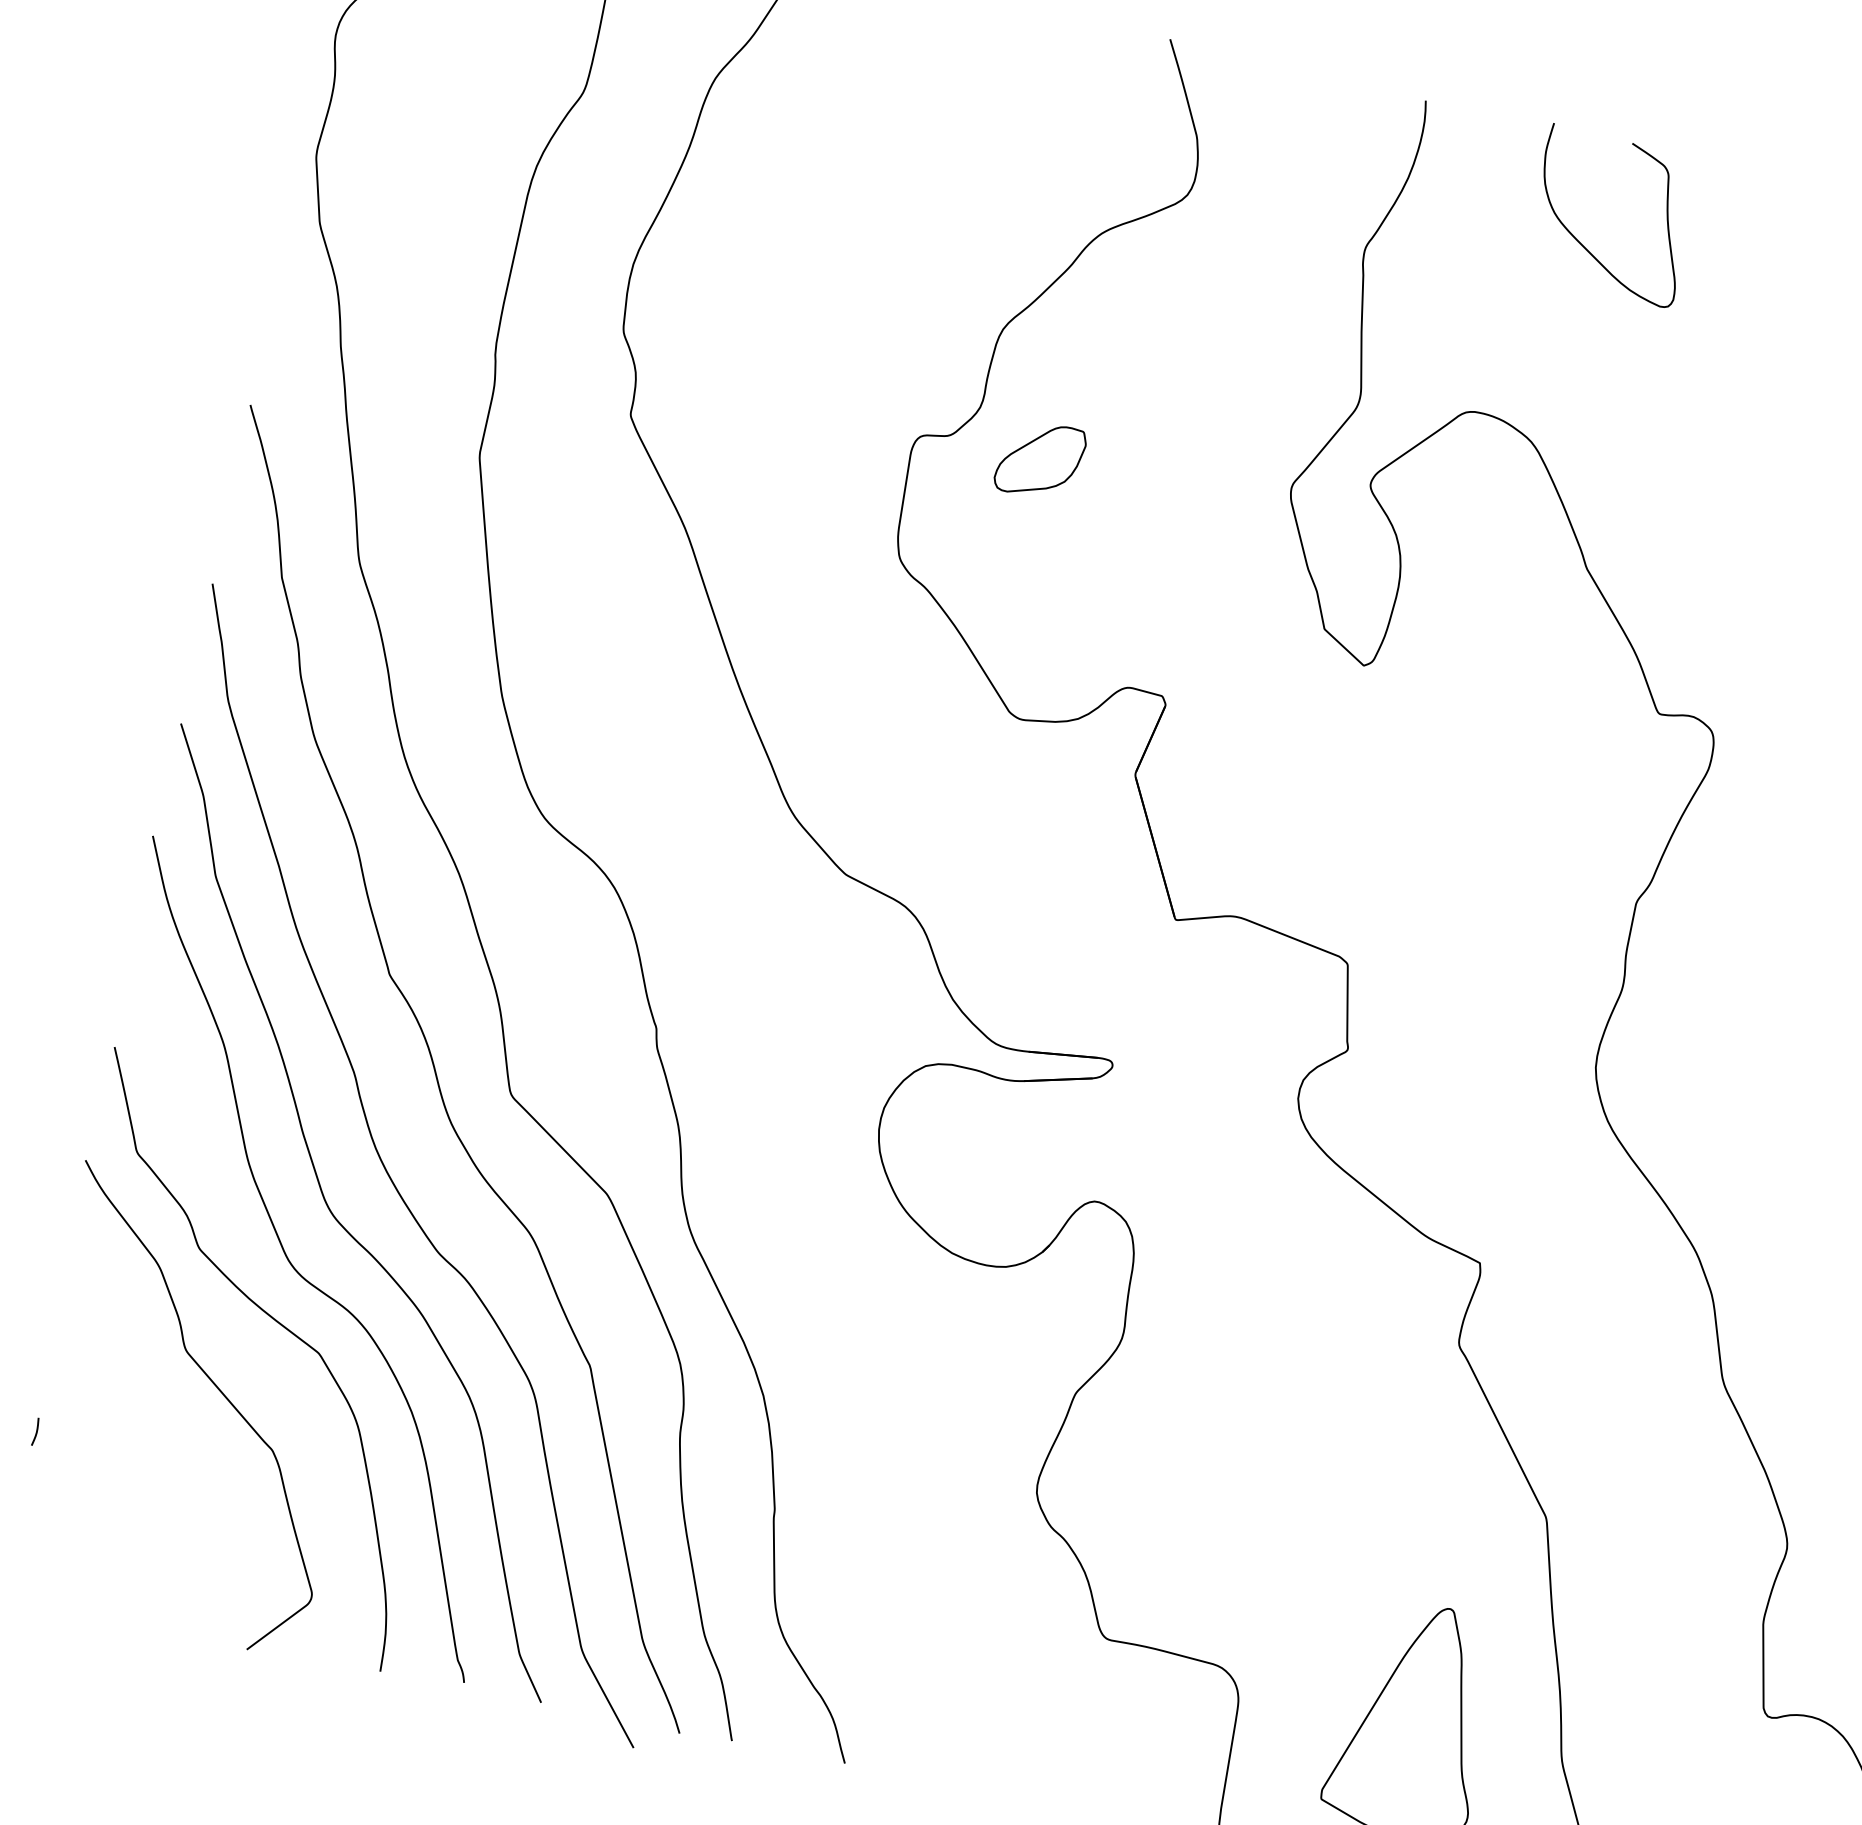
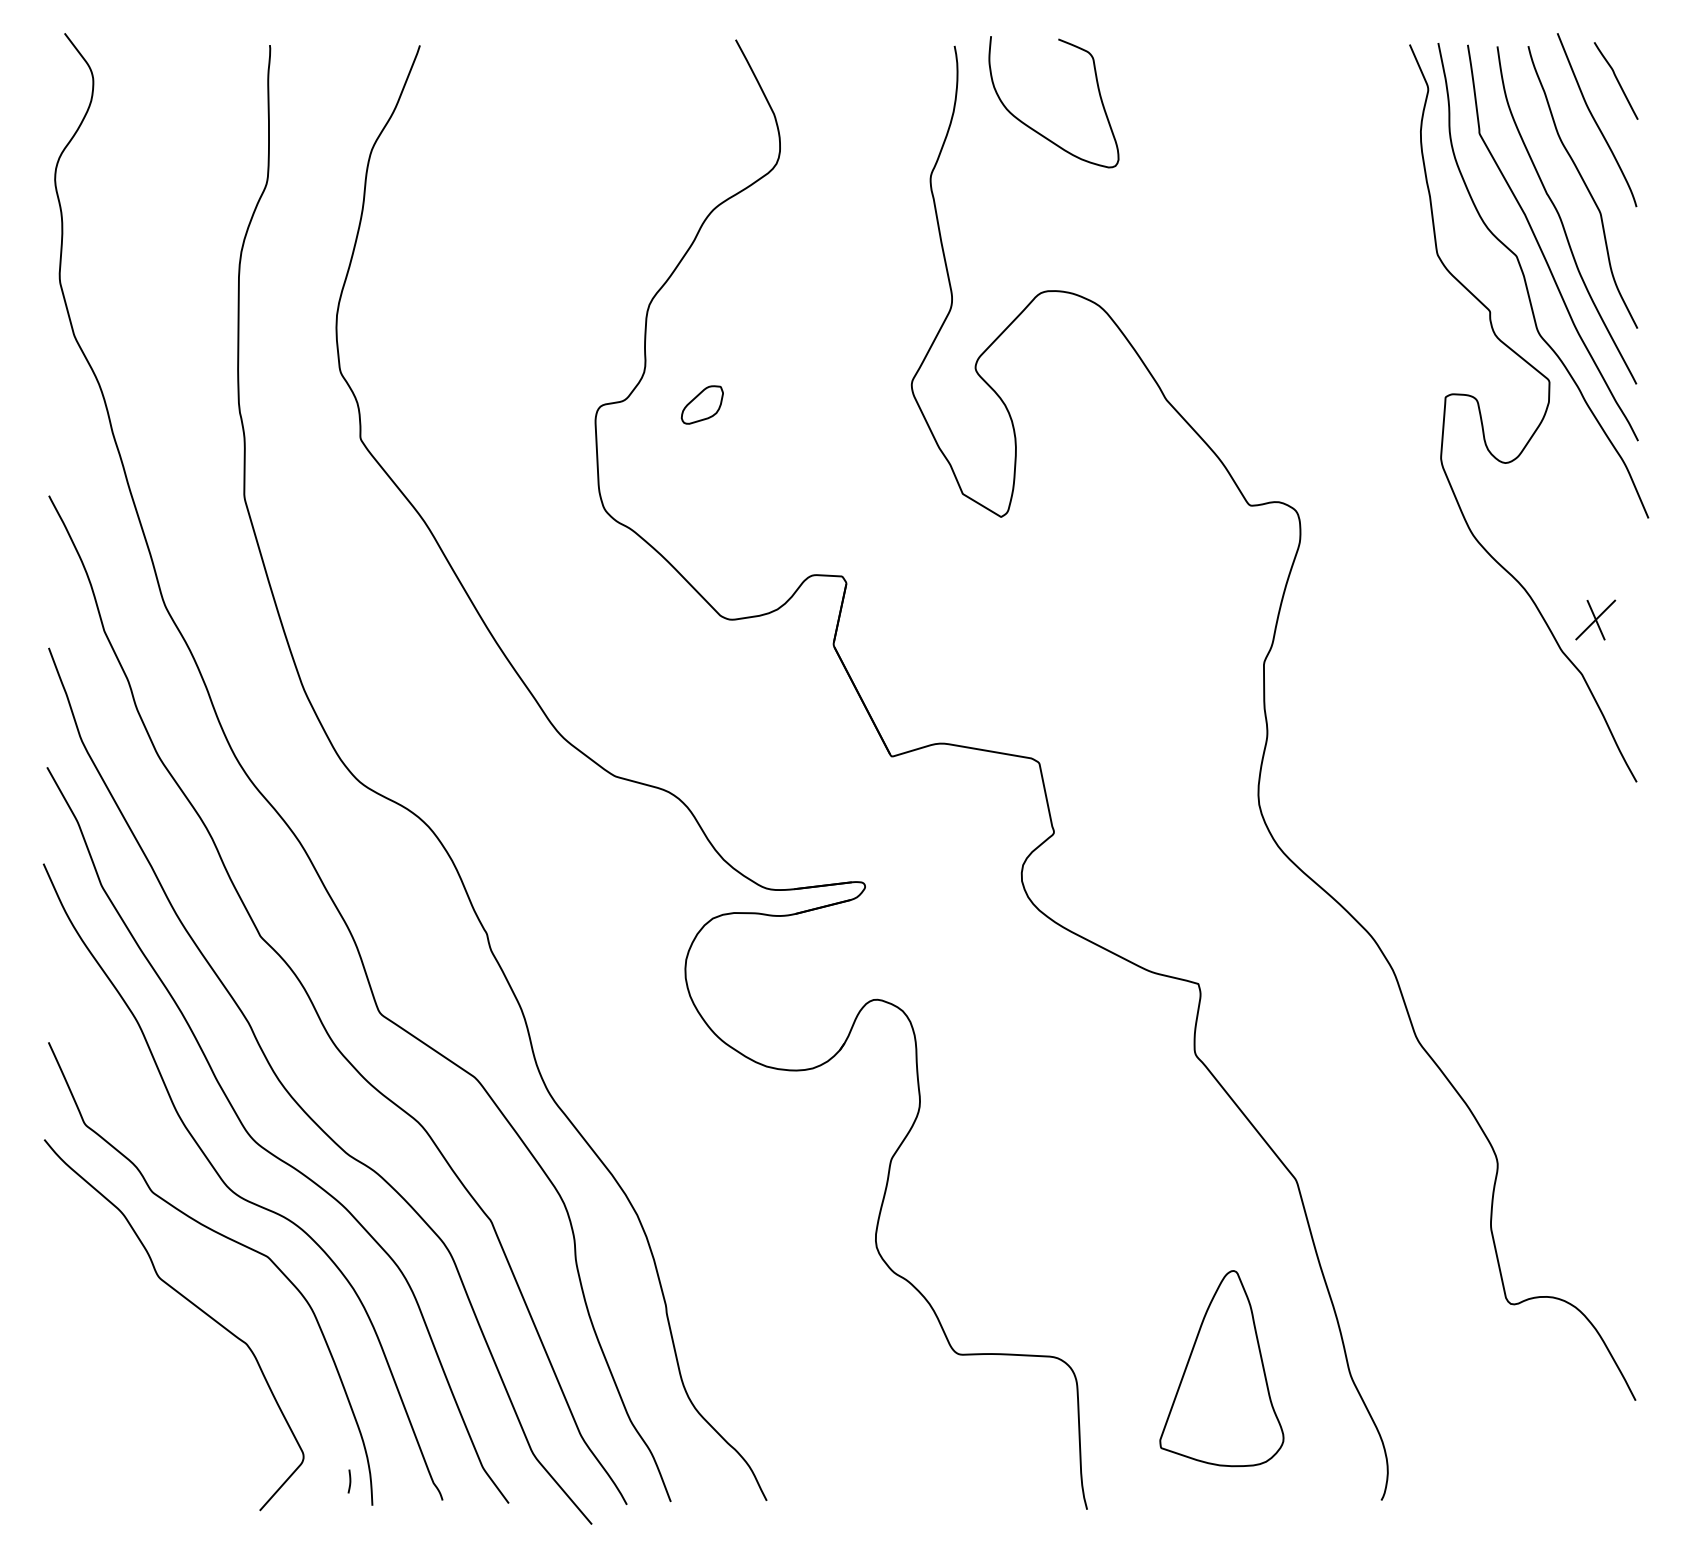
curve: (1584, 245) -> (1036, 130), moved
part: (1040, 459) -> (702, 404), size x0.6
curve: (35, 1431) -> (349, 1481), moved

